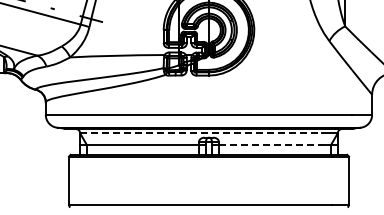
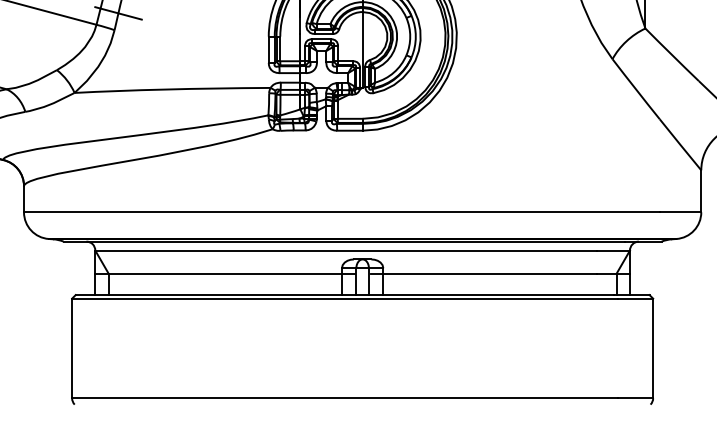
line: (201, 133) -> (347, 250), dashed -> solid
line: (270, 144) -> (490, 273), dashed -> solid

